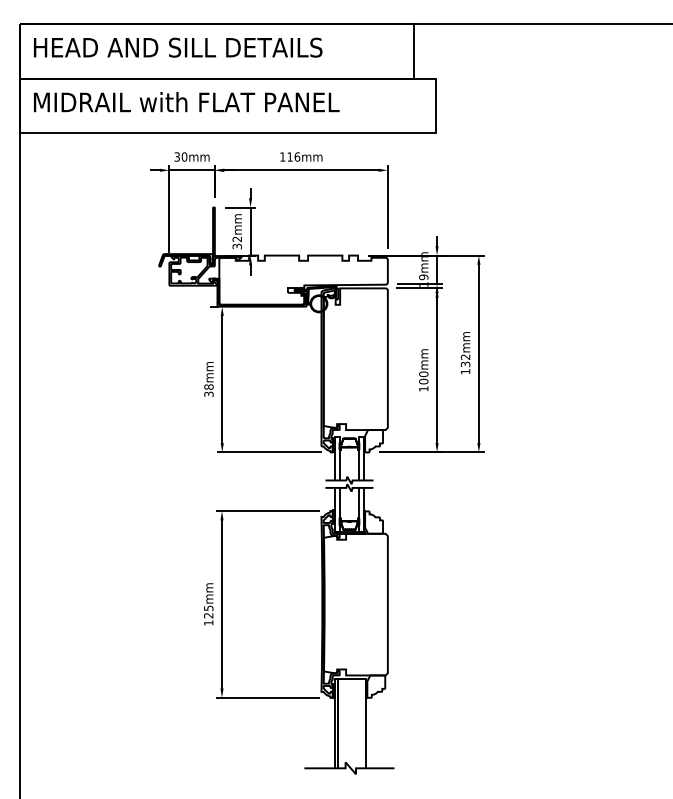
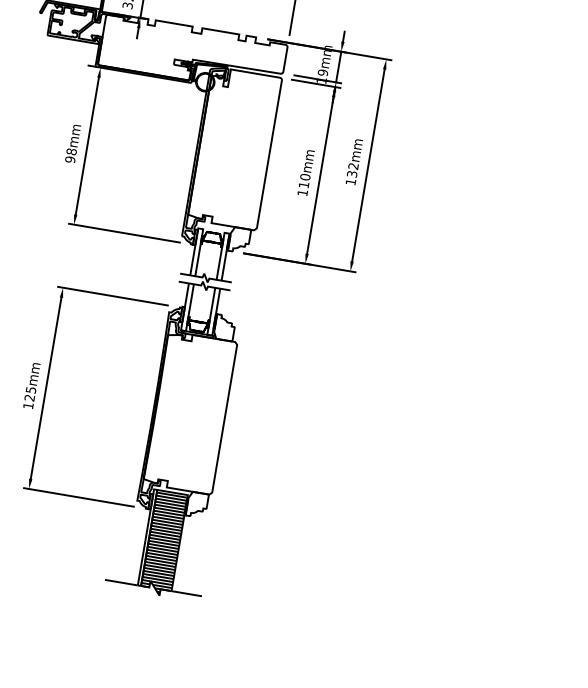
text: (423, 381) -> (303, 184), 100mm -> 110mm
text: (208, 394) -> (69, 159), 38mm -> 98mm
hatch: (351, 727) -> (163, 544), added

